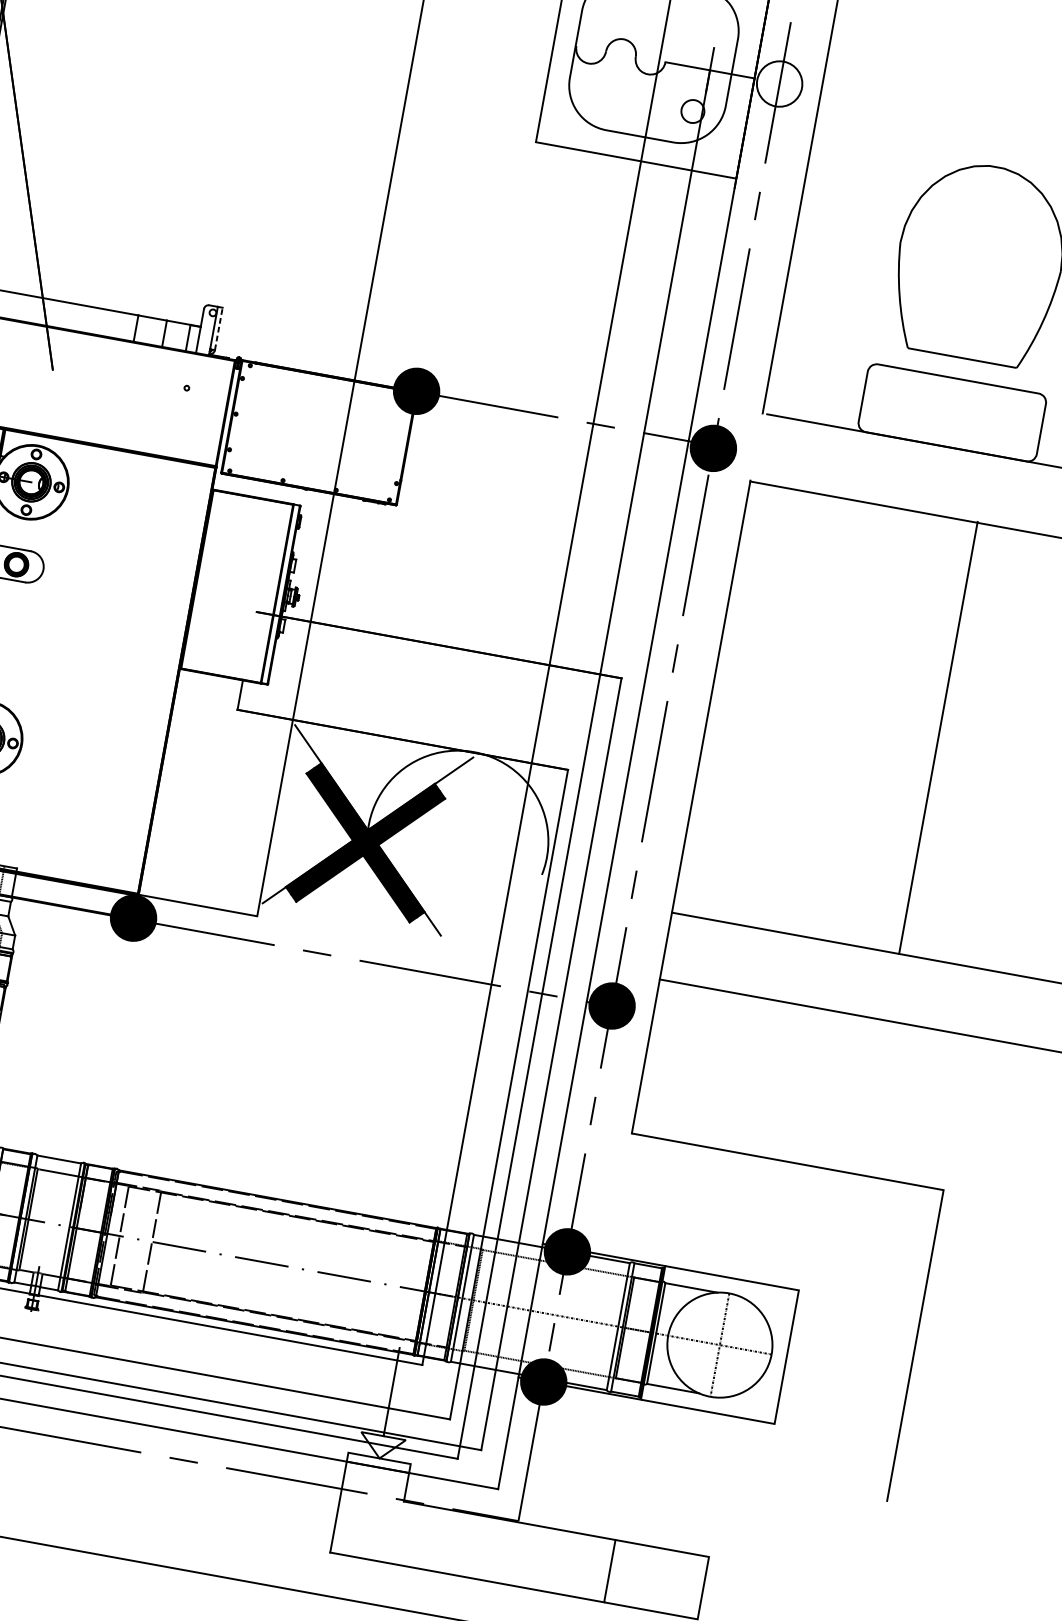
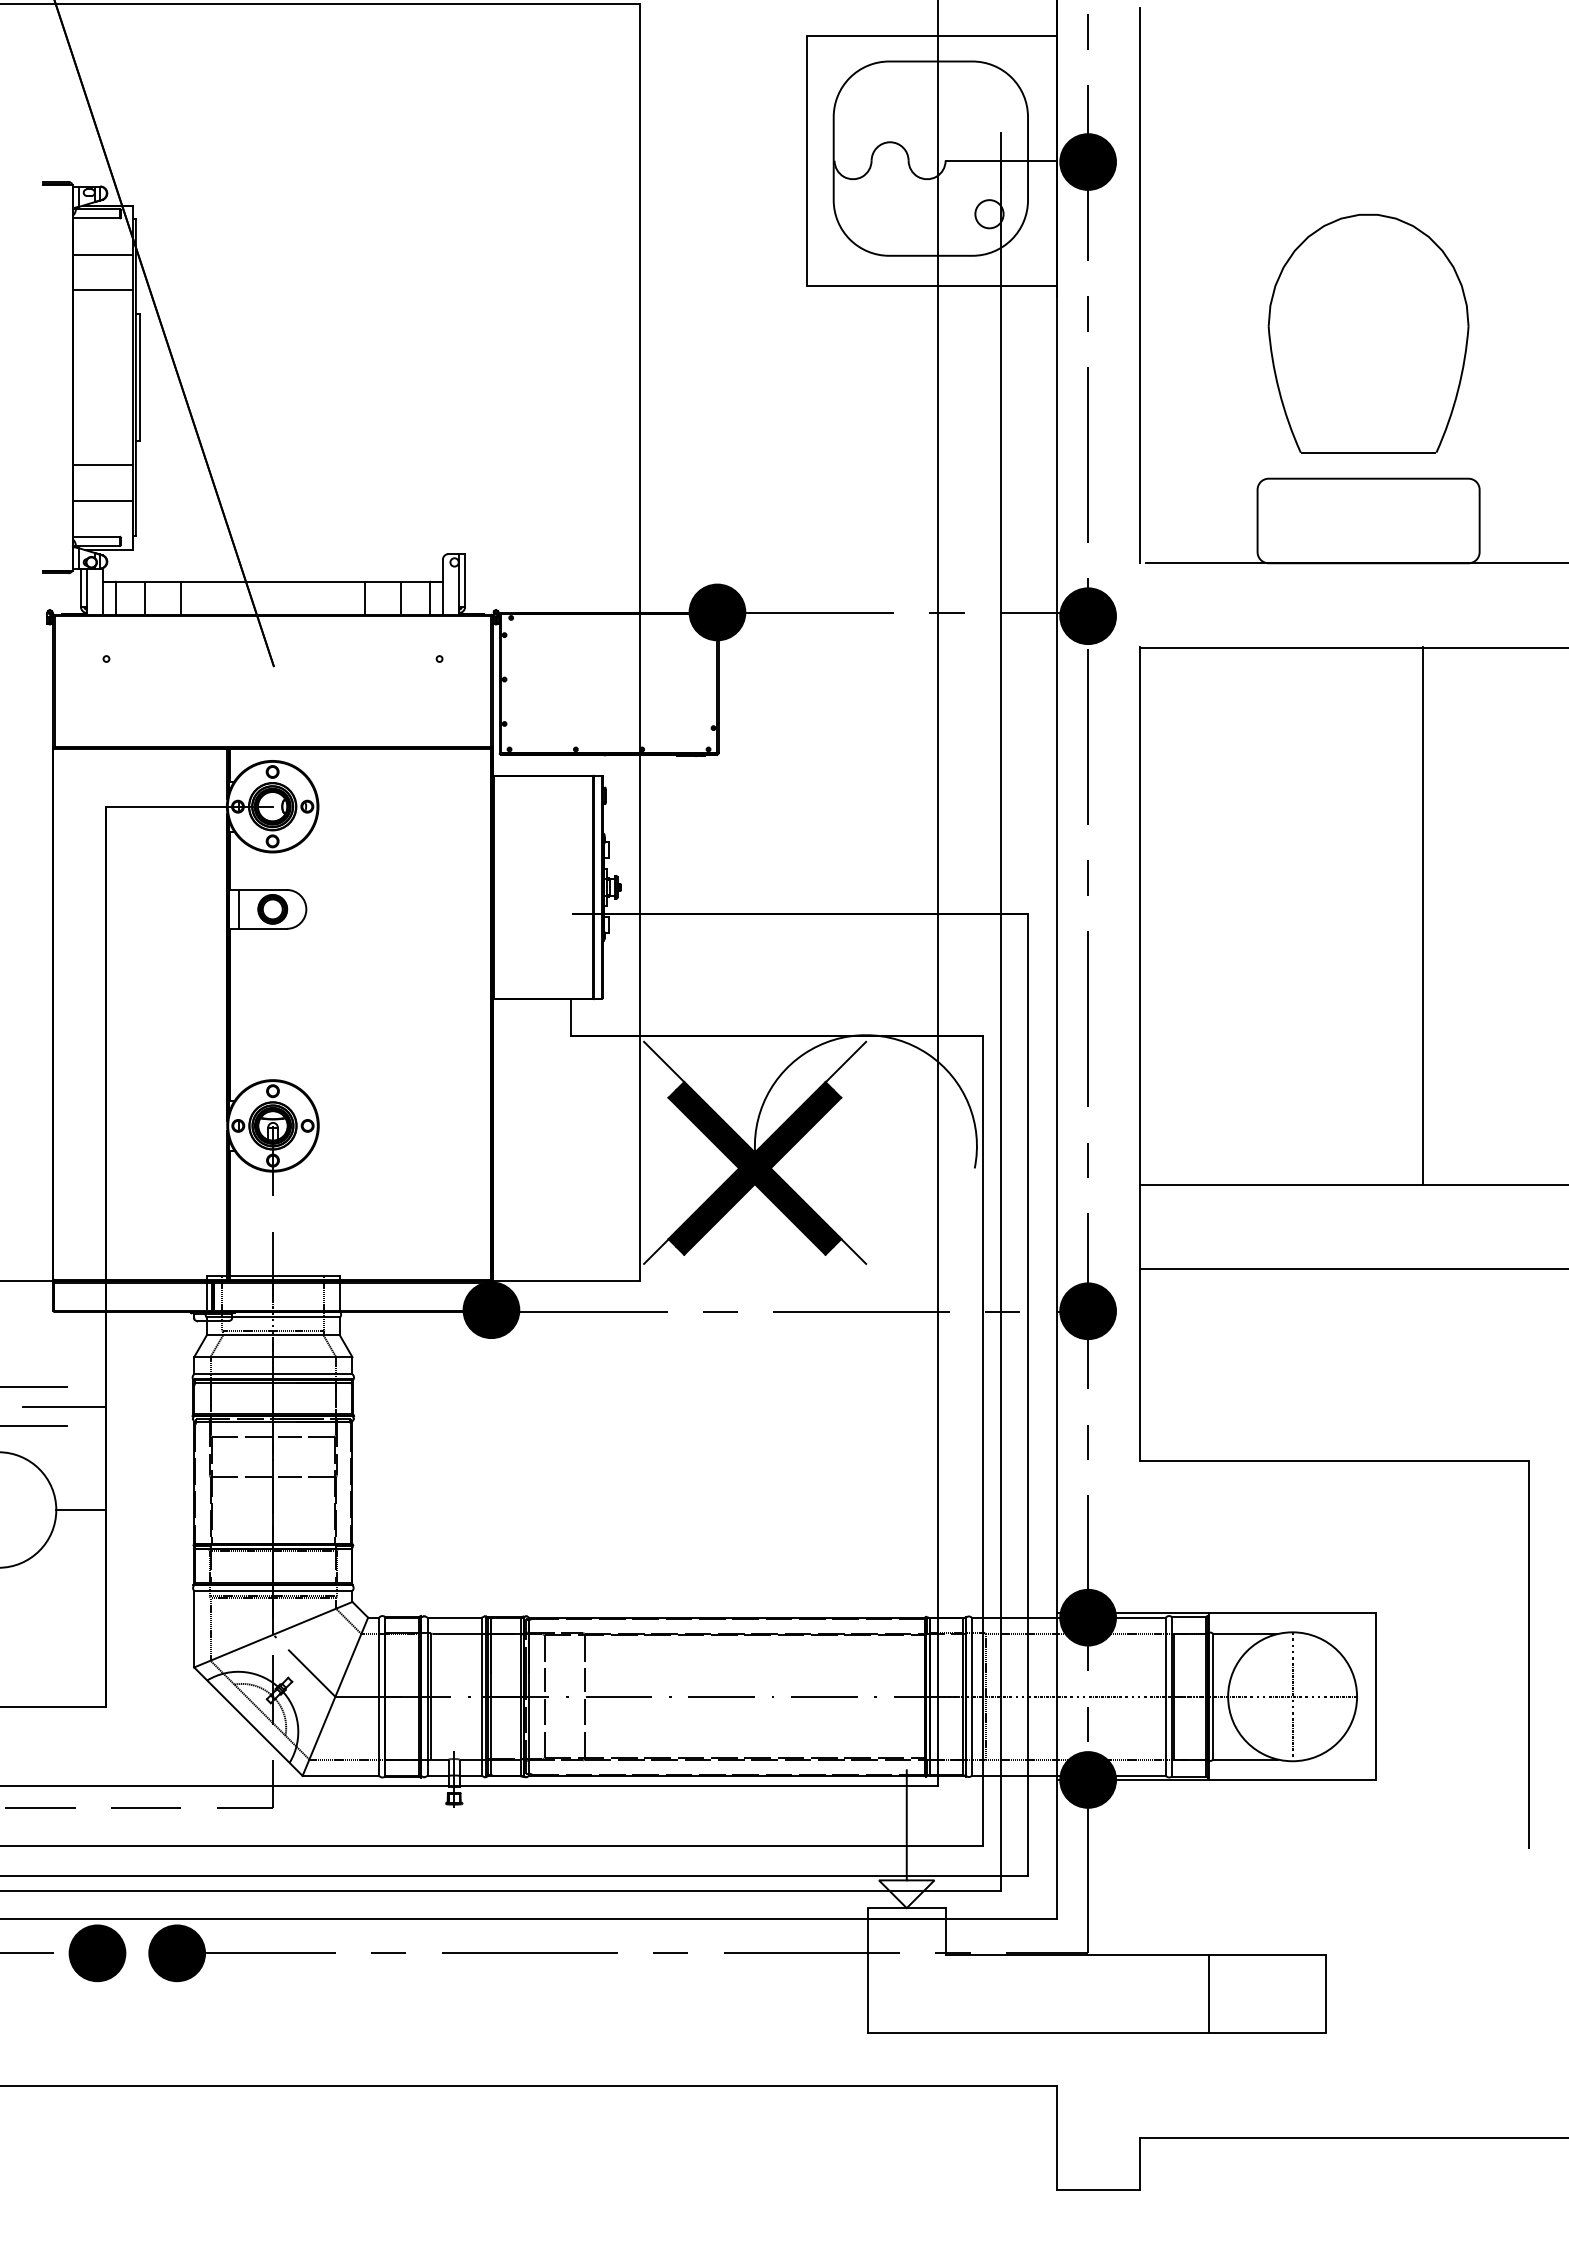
fill: (780, 83) -> (1088, 161), added
line: (219, 328) -> (465, 580), dashed -> solid

